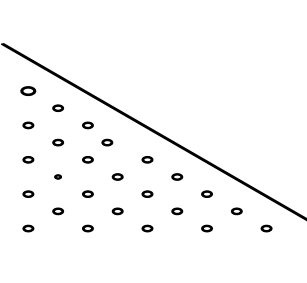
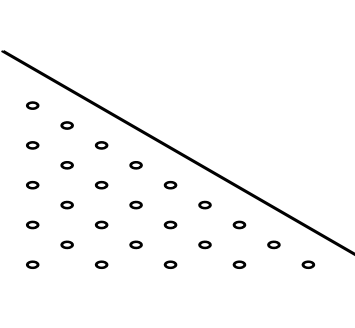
part: (28, 90) -> (32, 105), size x0.71
part: (106, 142) -> (135, 165), moved
part: (57, 176) -> (66, 204), size x1.67

